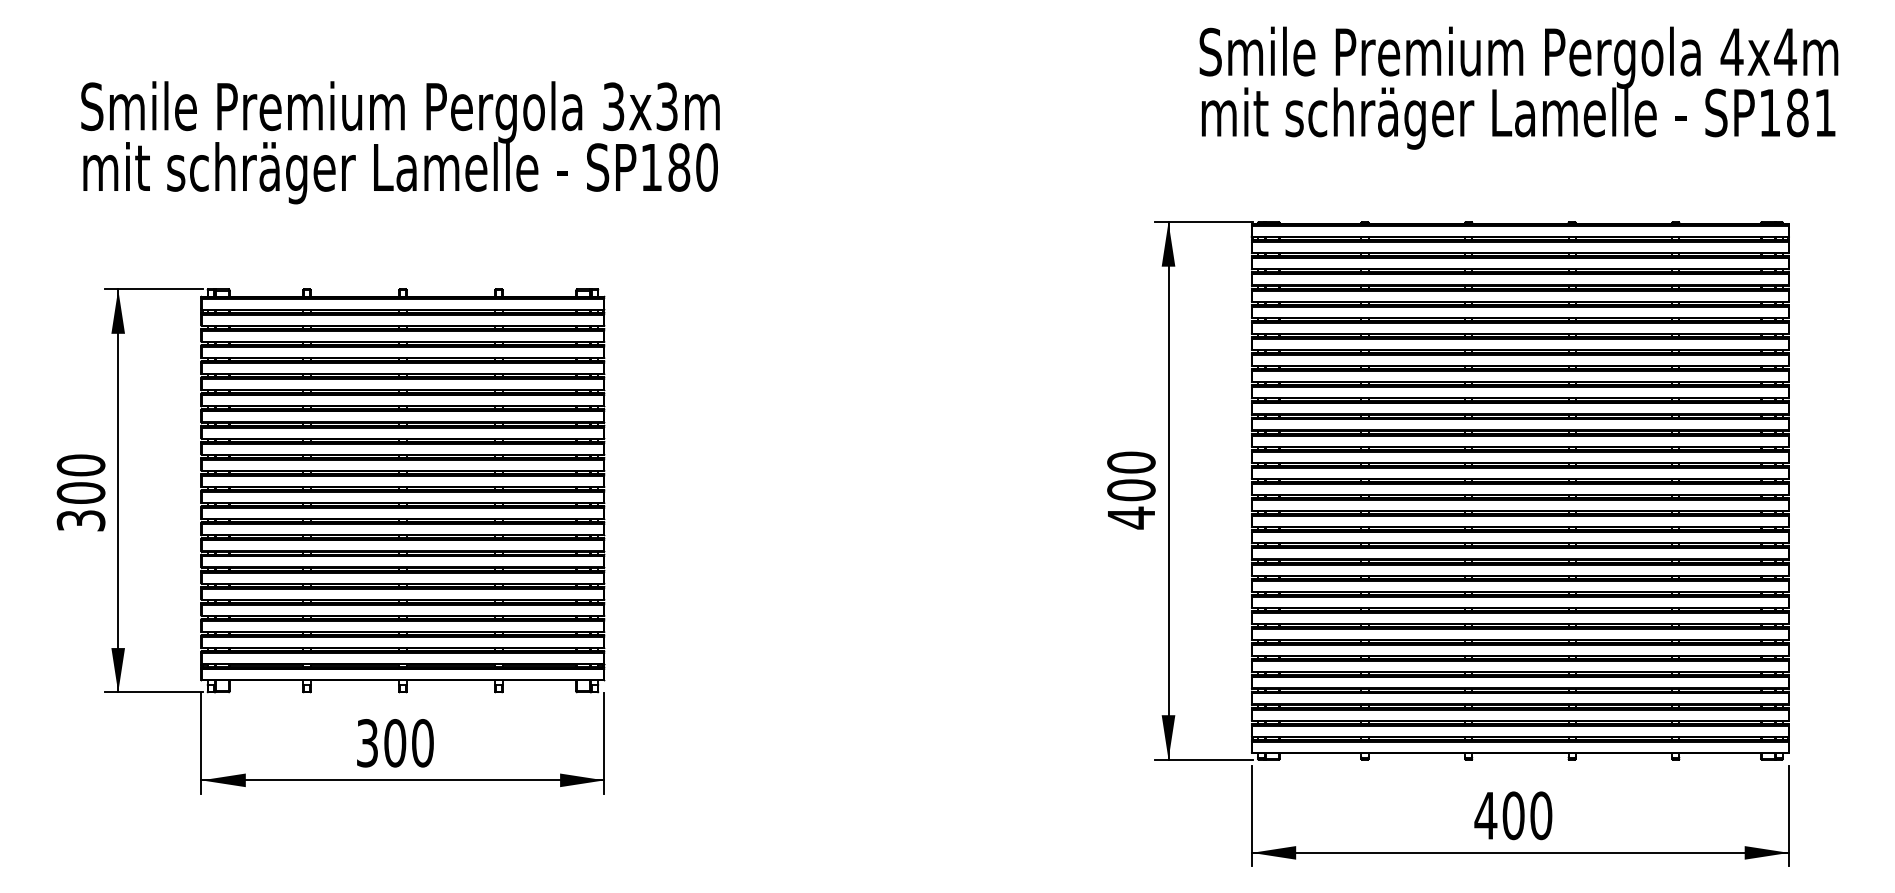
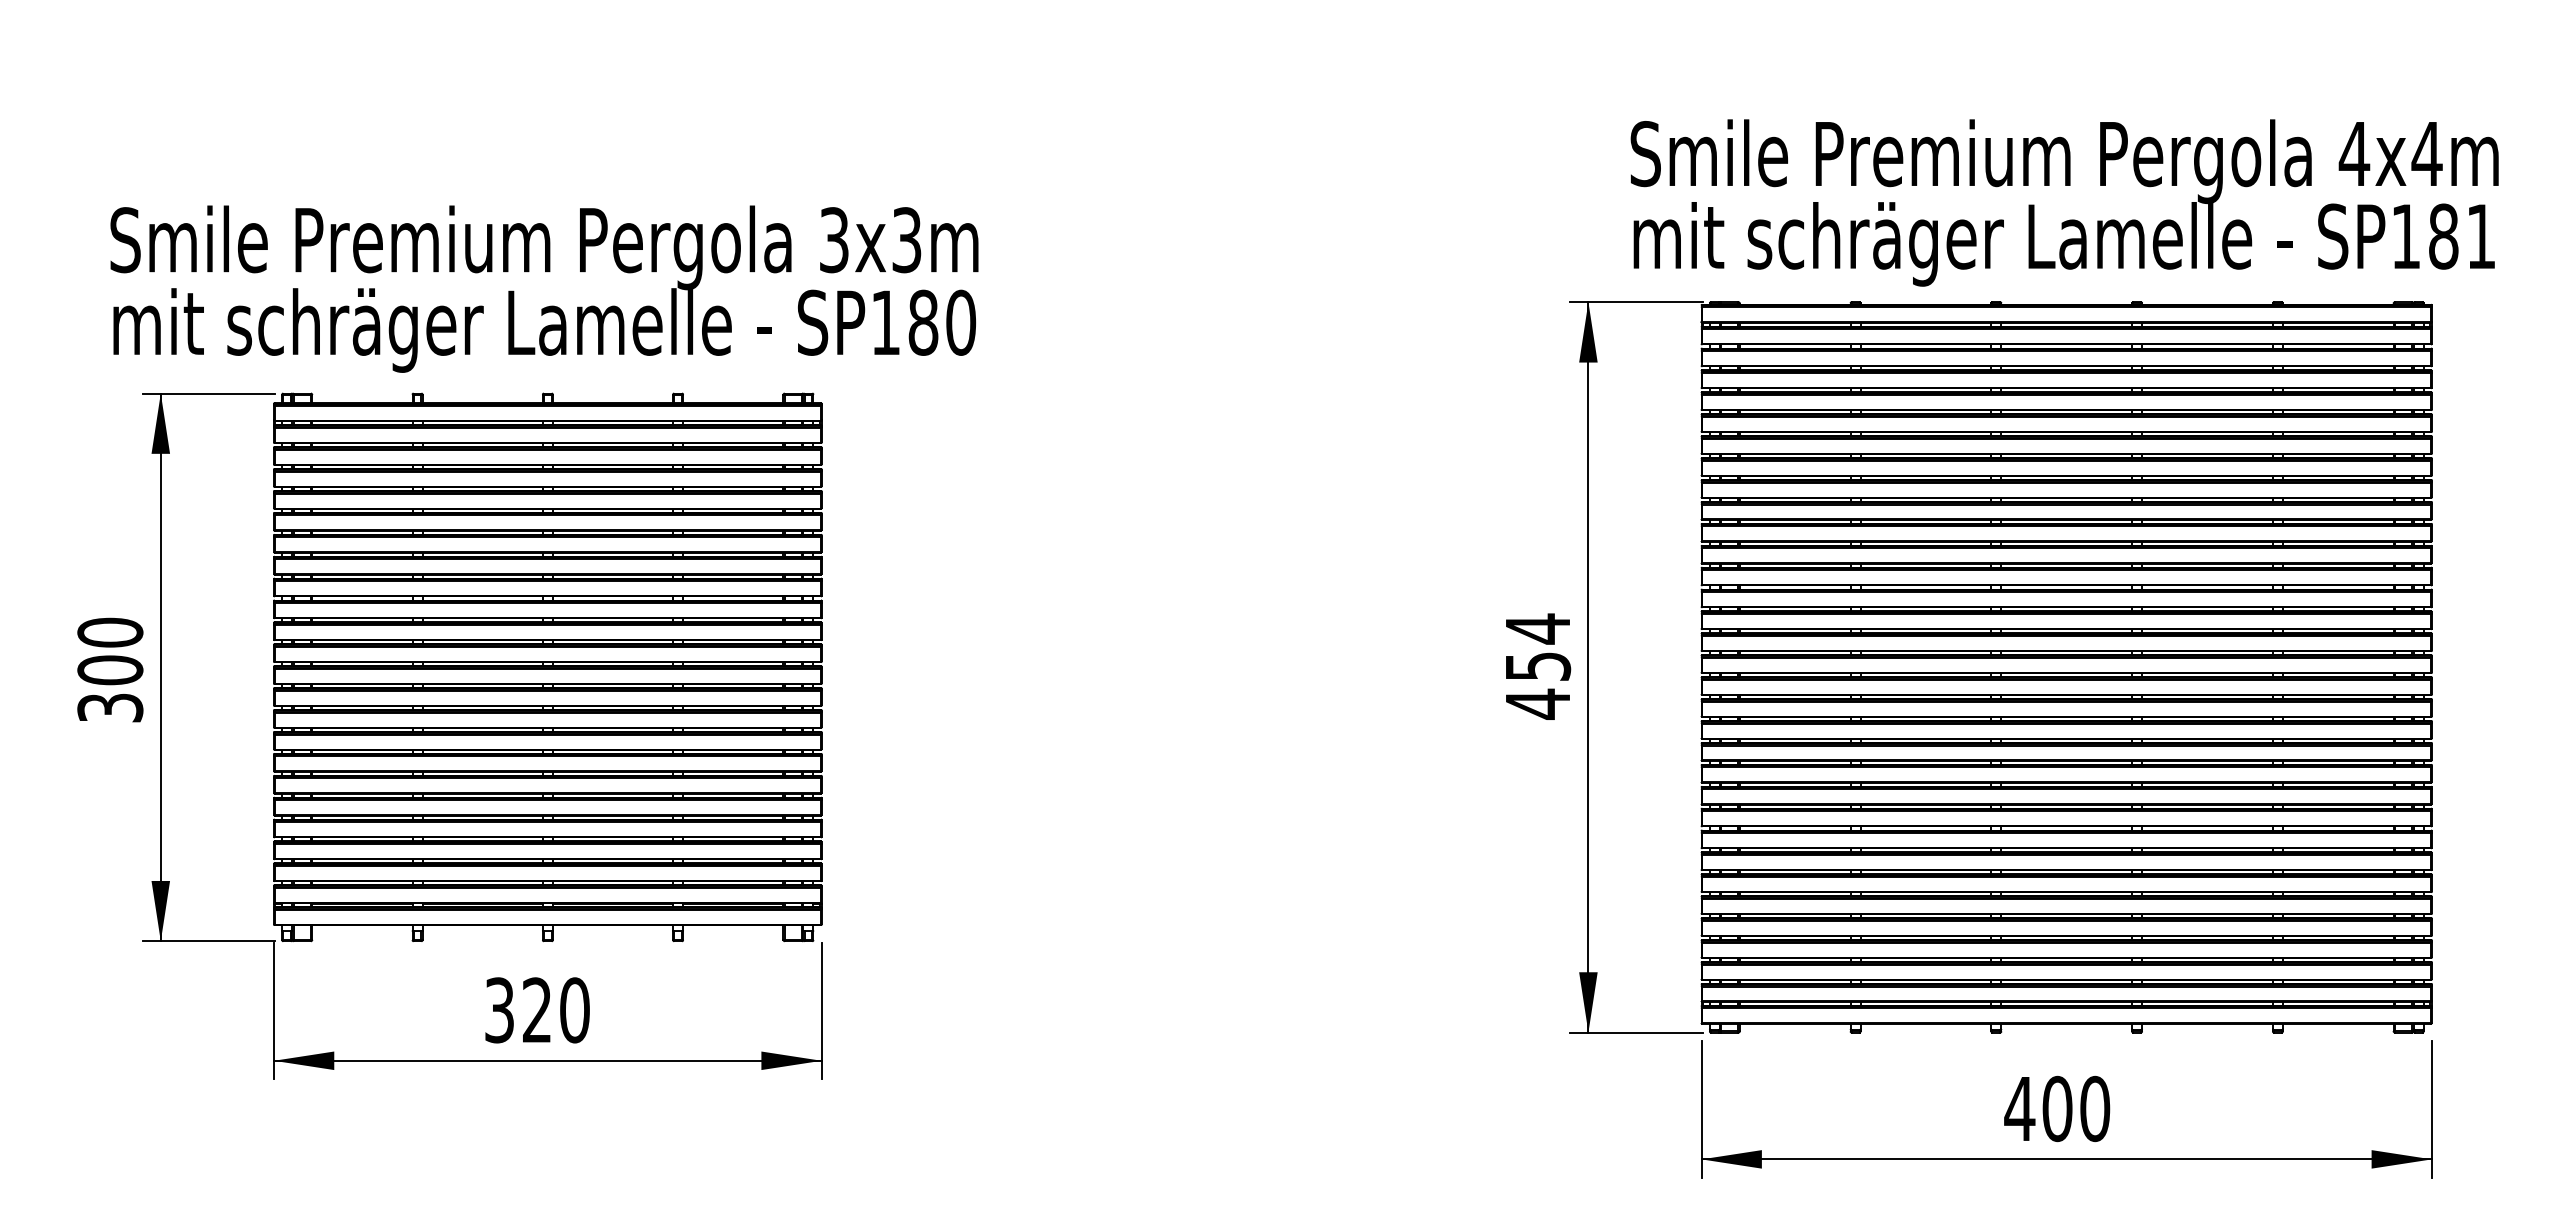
text: (1518, 87) -> (2064, 202), moved
text: (400, 142) -> (544, 288), moved
text: (1131, 476) -> (1538, 647), 400 -> 454
text: (395, 743) -> (537, 1010), 300 -> 320

